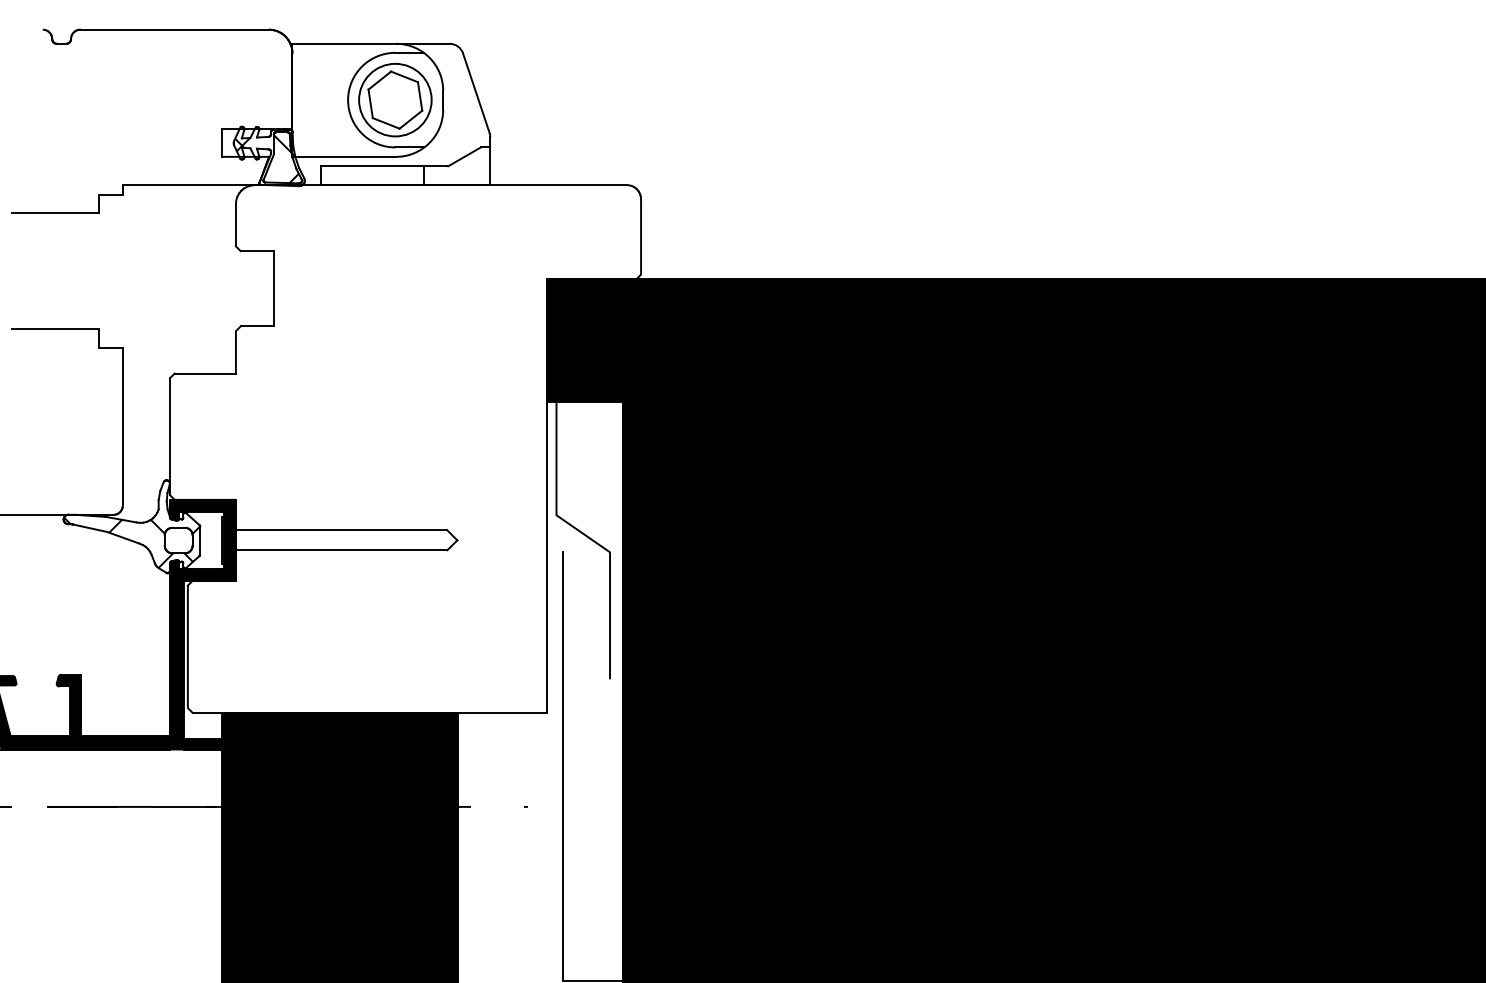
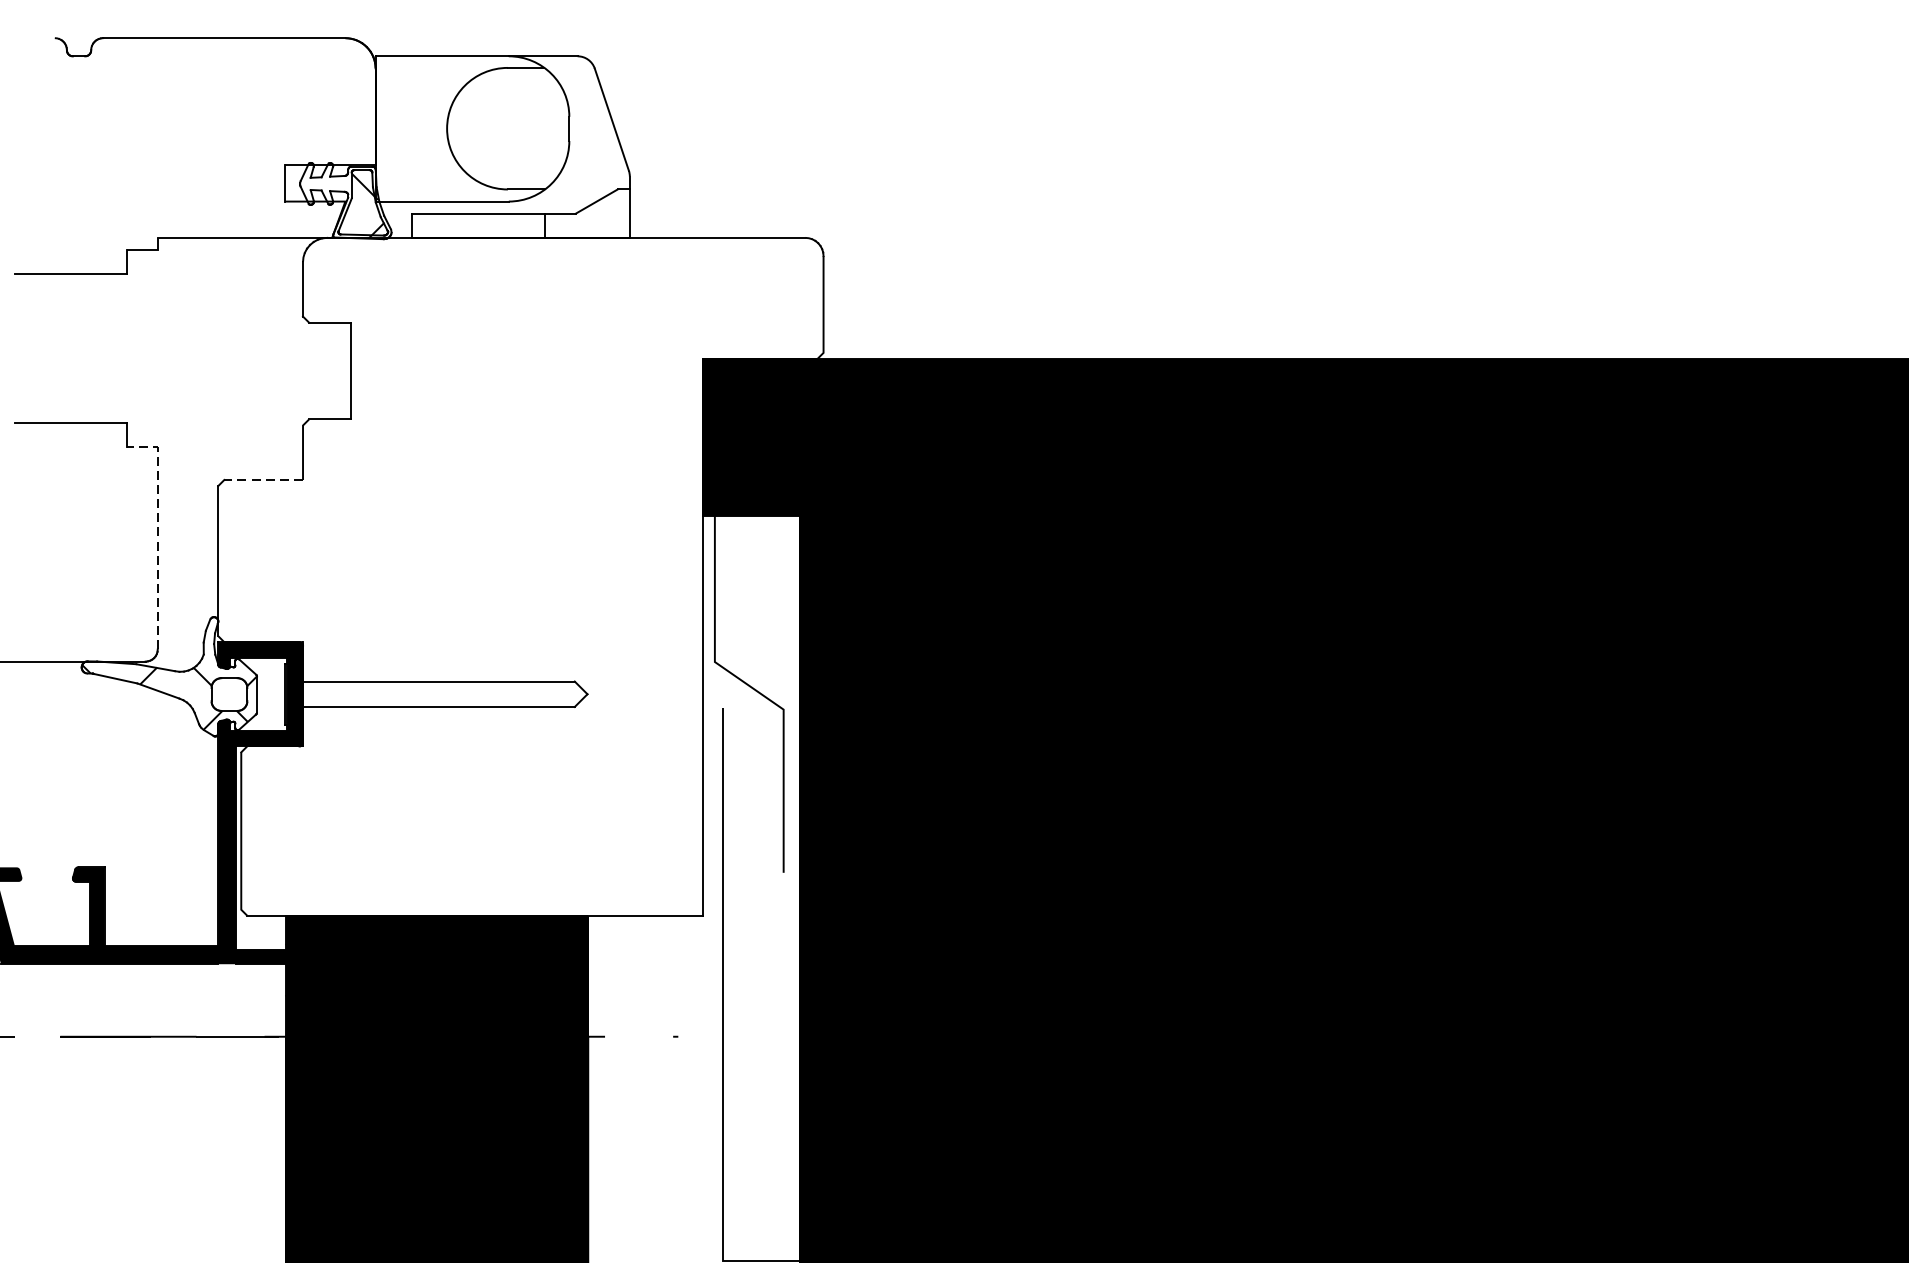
part: (395, 100) -> (508, 129), removed
hatch: (242, 144) -> (311, 185), removed
line: (205, 373) -> (263, 479), solid -> dashed
line: (122, 413) -> (157, 531), solid -> dashed

